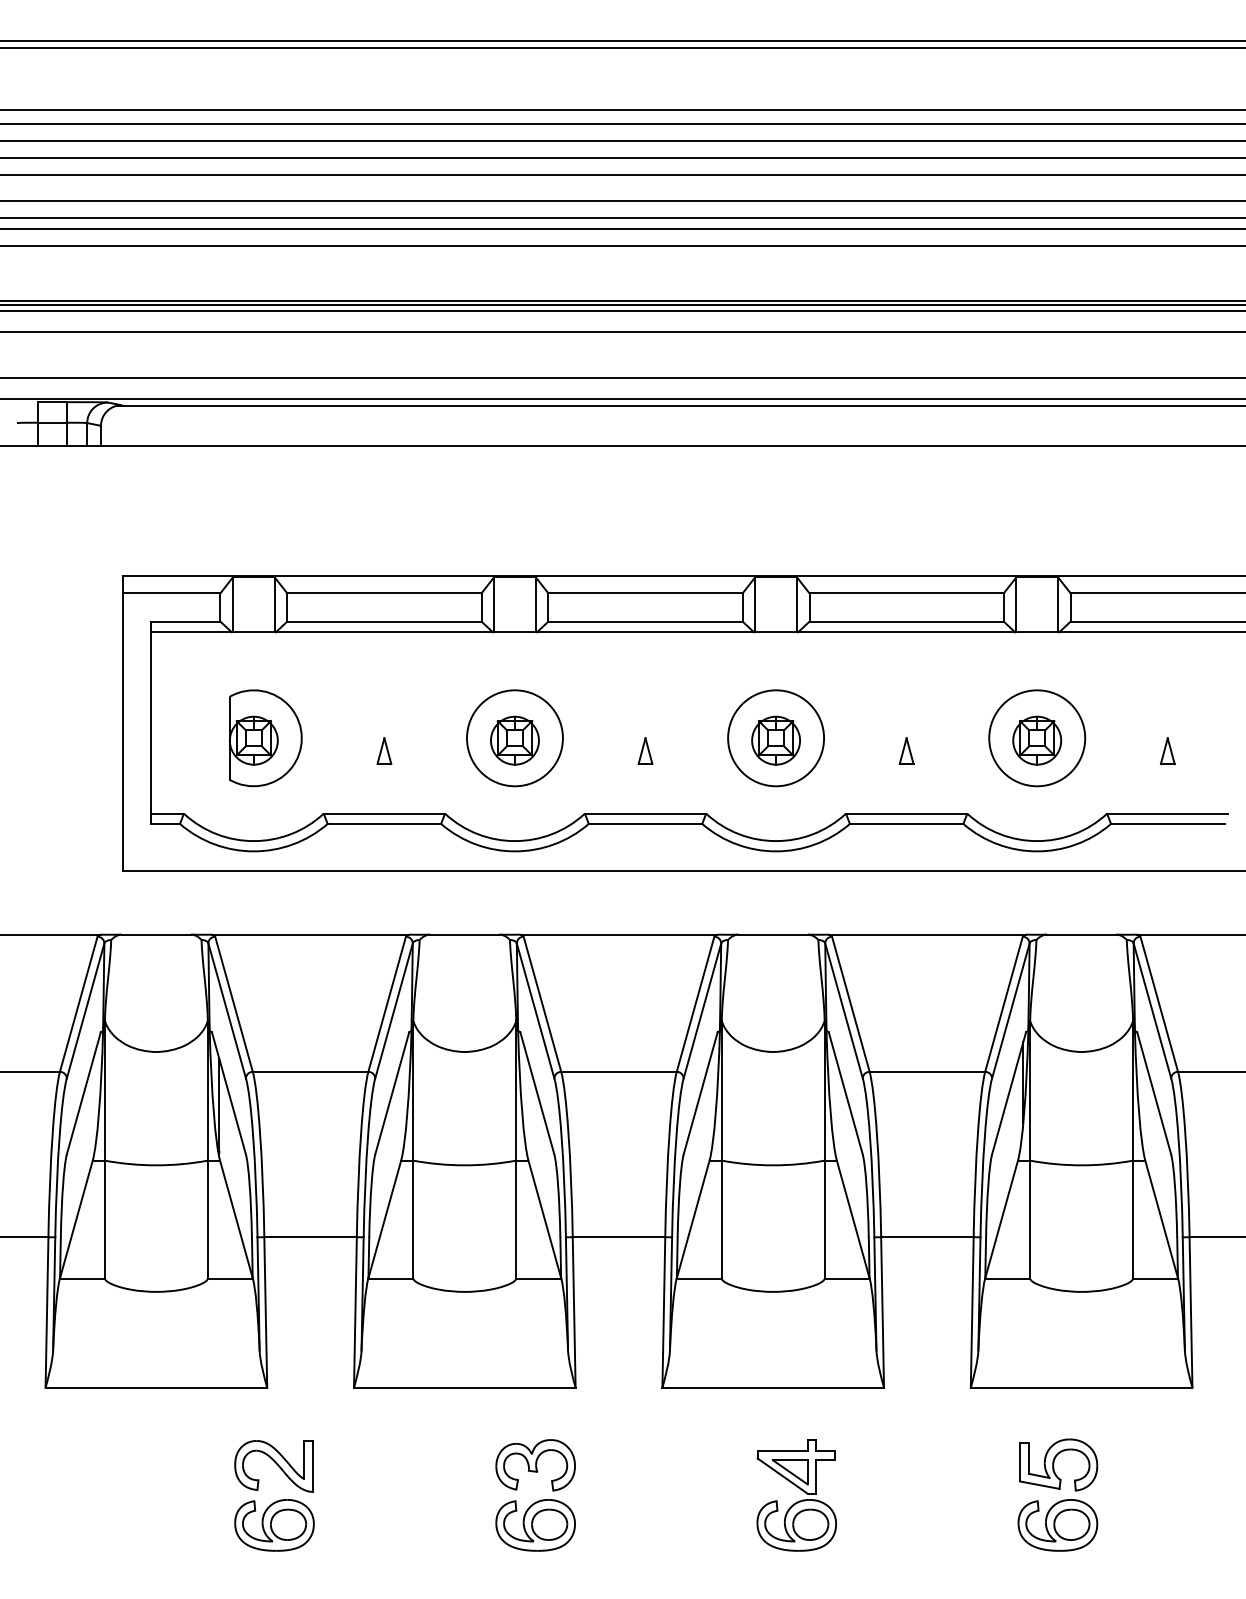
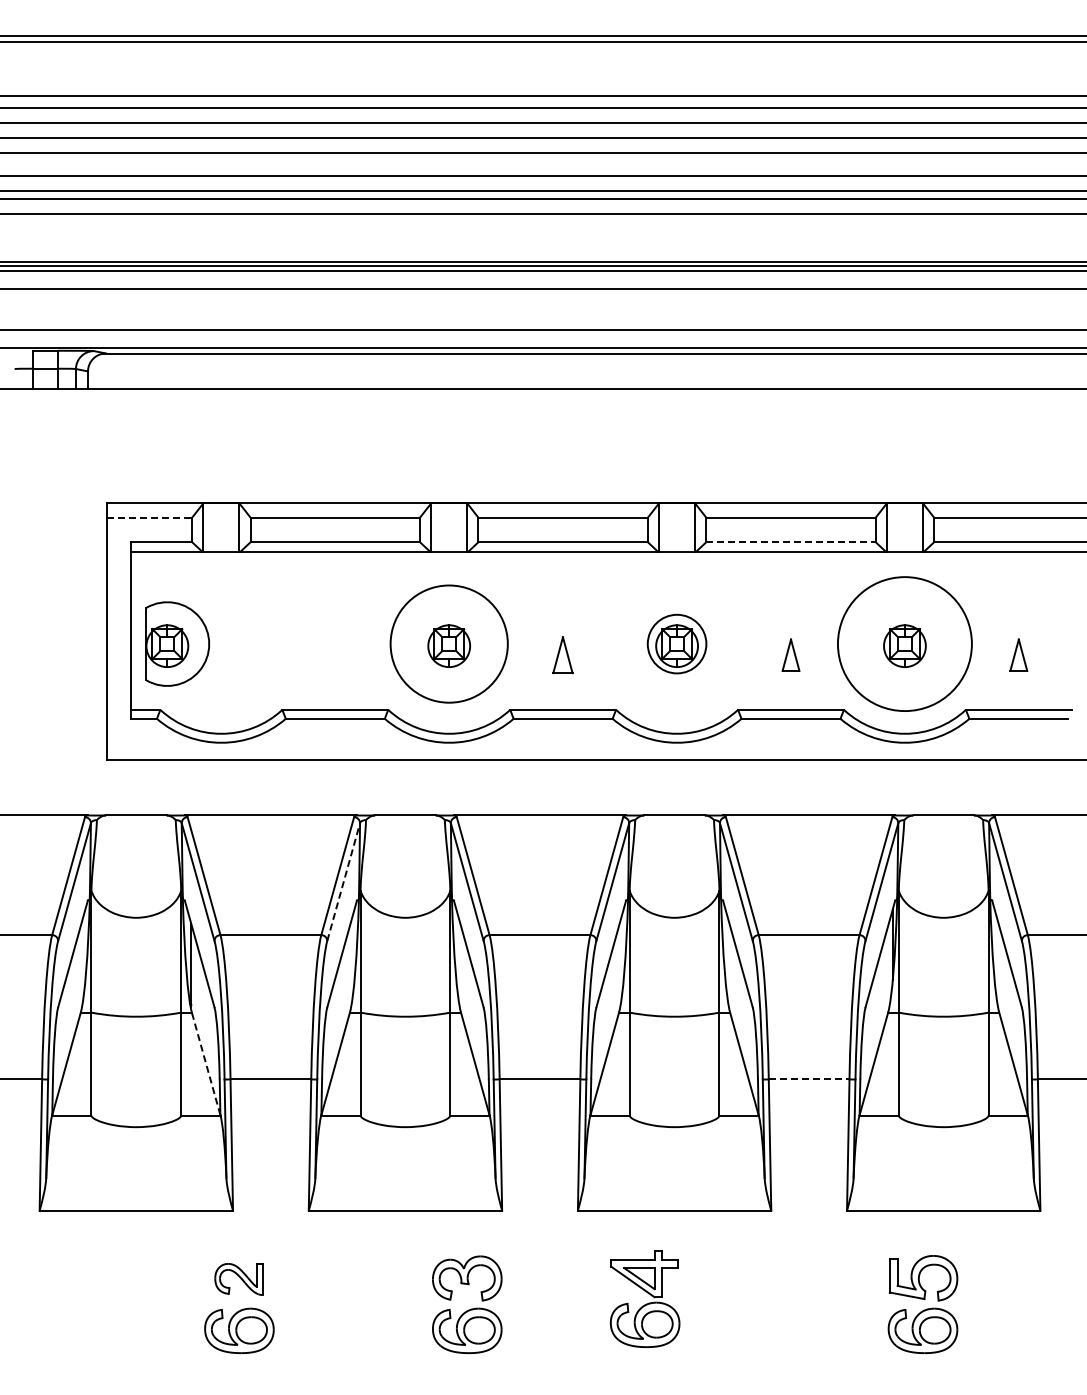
line: (172, 593) -> (150, 517), solid -> dashed
line: (907, 621) -> (791, 542), solid -> dashed
part: (265, 737) -> (177, 643), moved
circle: (515, 737) -> (449, 643), size x1.4
circle: (775, 737) -> (676, 643), size x0.7
circle: (1036, 737) -> (904, 643), size x1.6
part: (384, 751) -> (335, 655), removed
part: (645, 751) -> (563, 655), size x1.6
part: (906, 751) -> (790, 655), size x1.4
part: (1167, 751) -> (1018, 655), size x1.4
line: (393, 1010) -> (343, 881), solid -> dashed
line: (236, 1218) -> (206, 1063), solid -> dashed
line: (927, 1237) -> (809, 1079), solid -> dashed
part: (273, 1466) -> (238, 1279), size x0.7
part: (796, 1495) -> (644, 1298), moved

